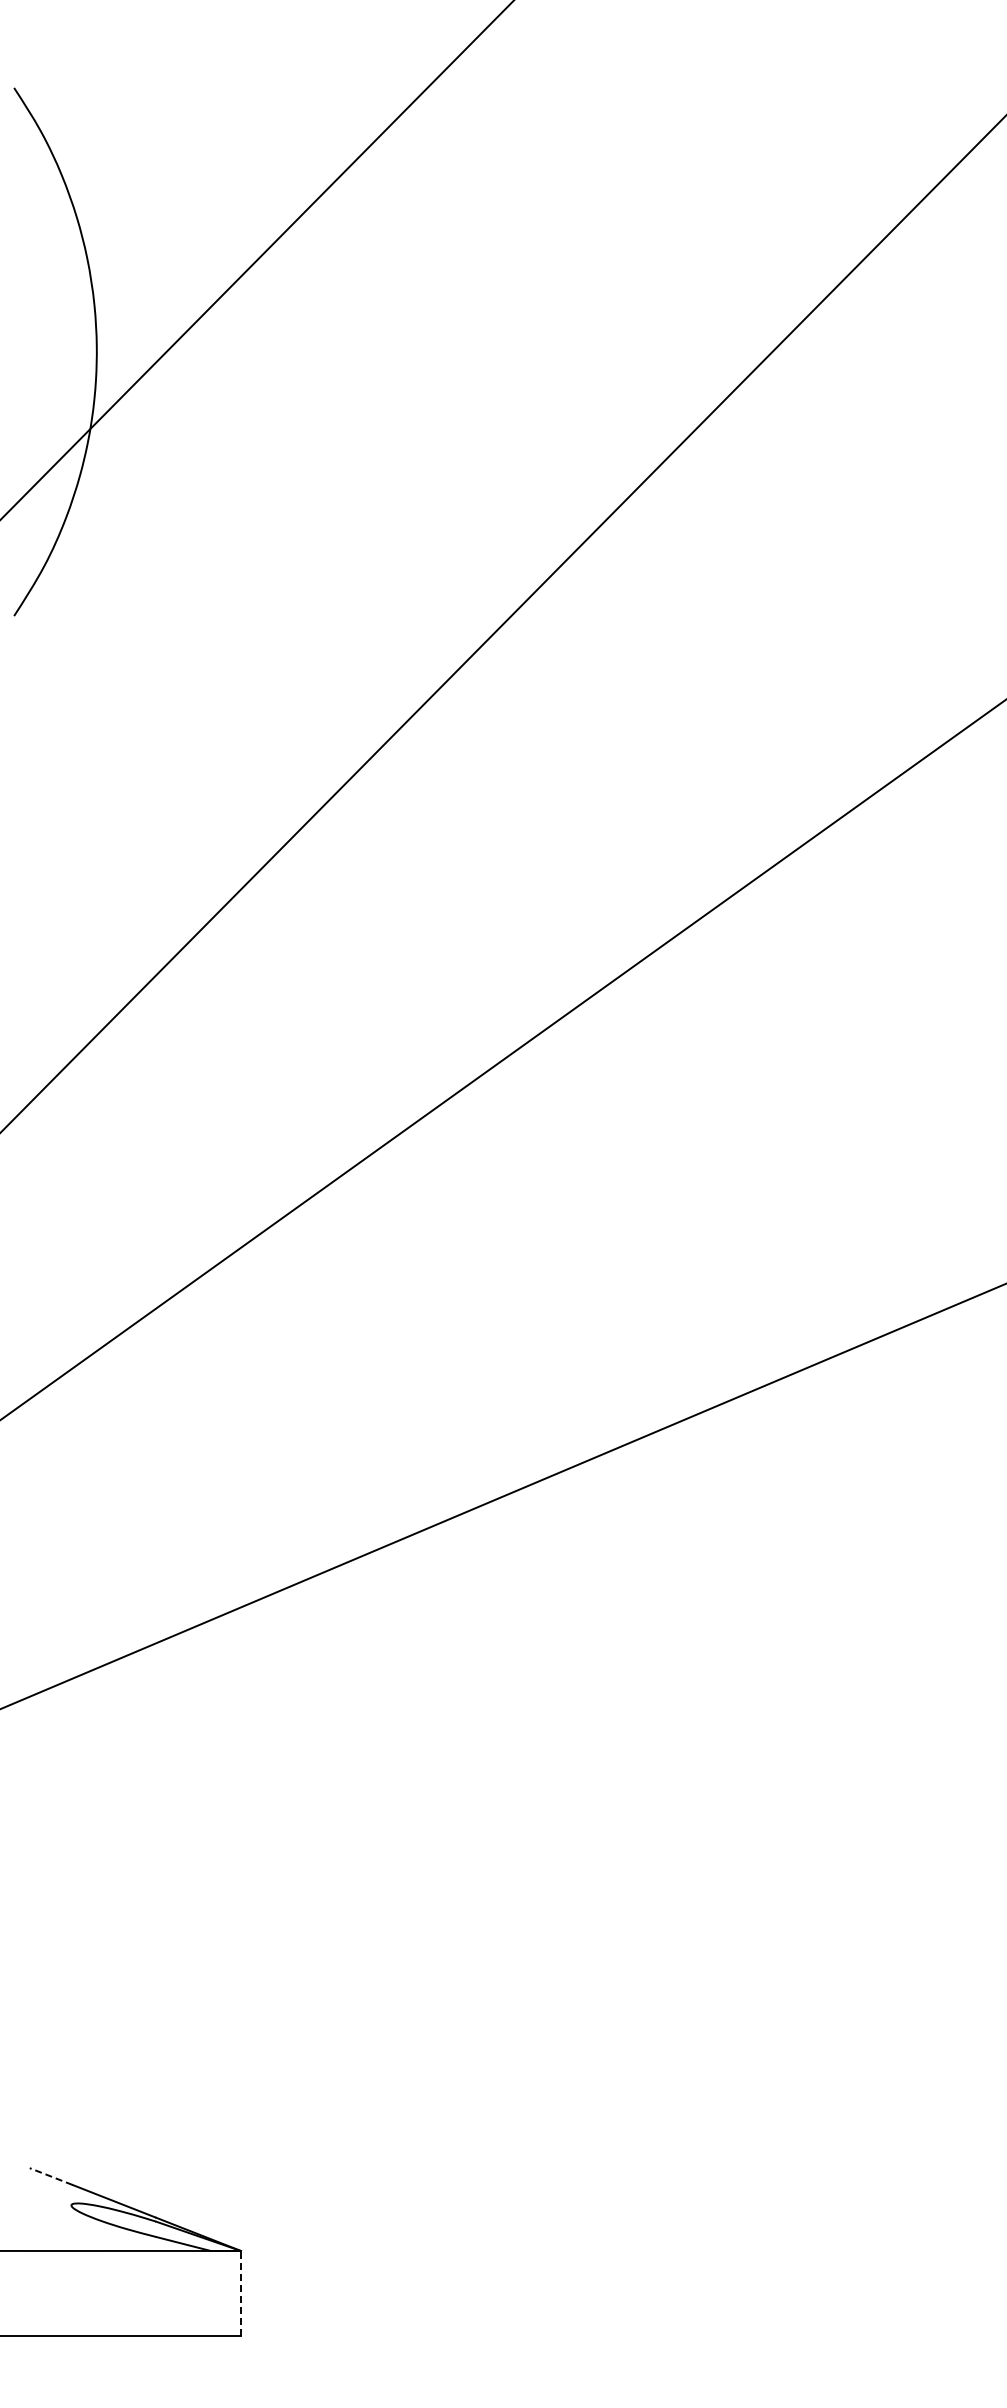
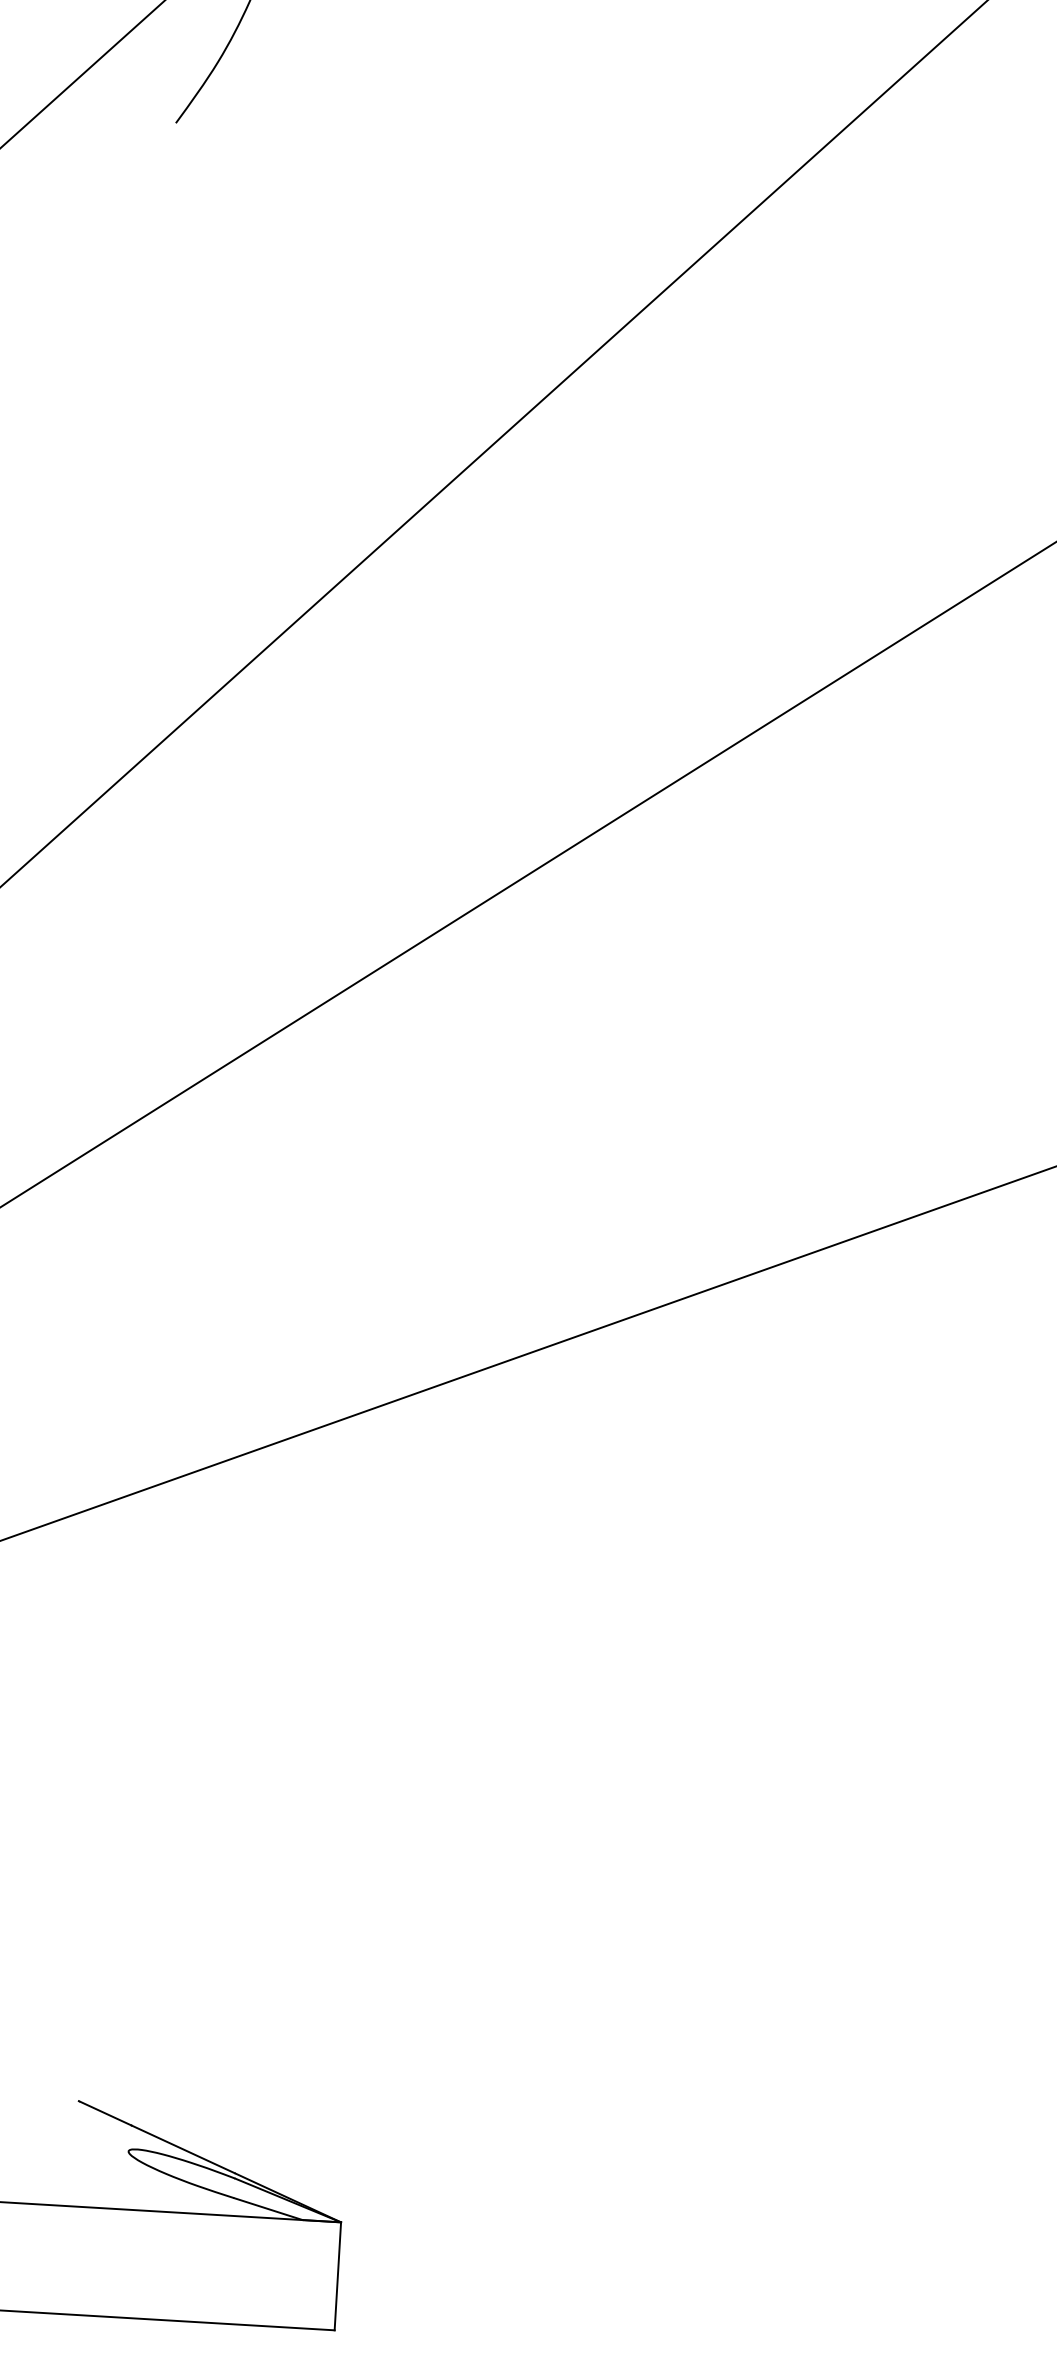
line: (51, 2176) -> (105, 2113), dashed -> solid
line: (240, 2292) -> (337, 2275), dashed -> solid

